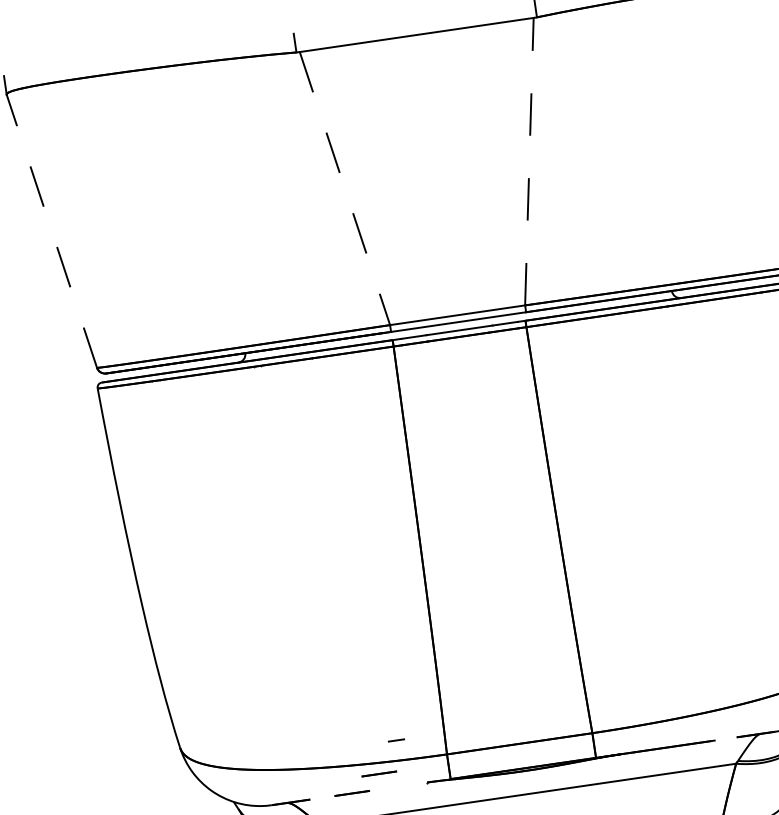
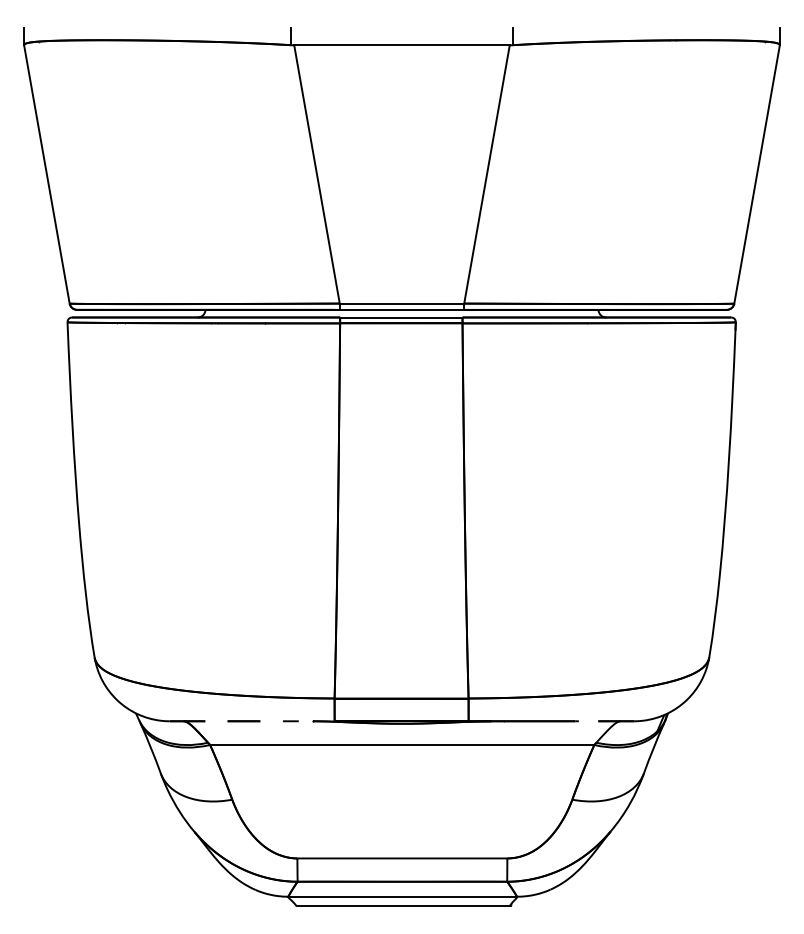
line: (529, 160) -> (487, 173), dashed -> solid
line: (345, 188) -> (317, 174), dashed -> solid
line: (51, 230) -> (46, 173), dashed -> solid
line: (396, 740) -> (290, 721), moved
line: (378, 774) -> (270, 707), removed

